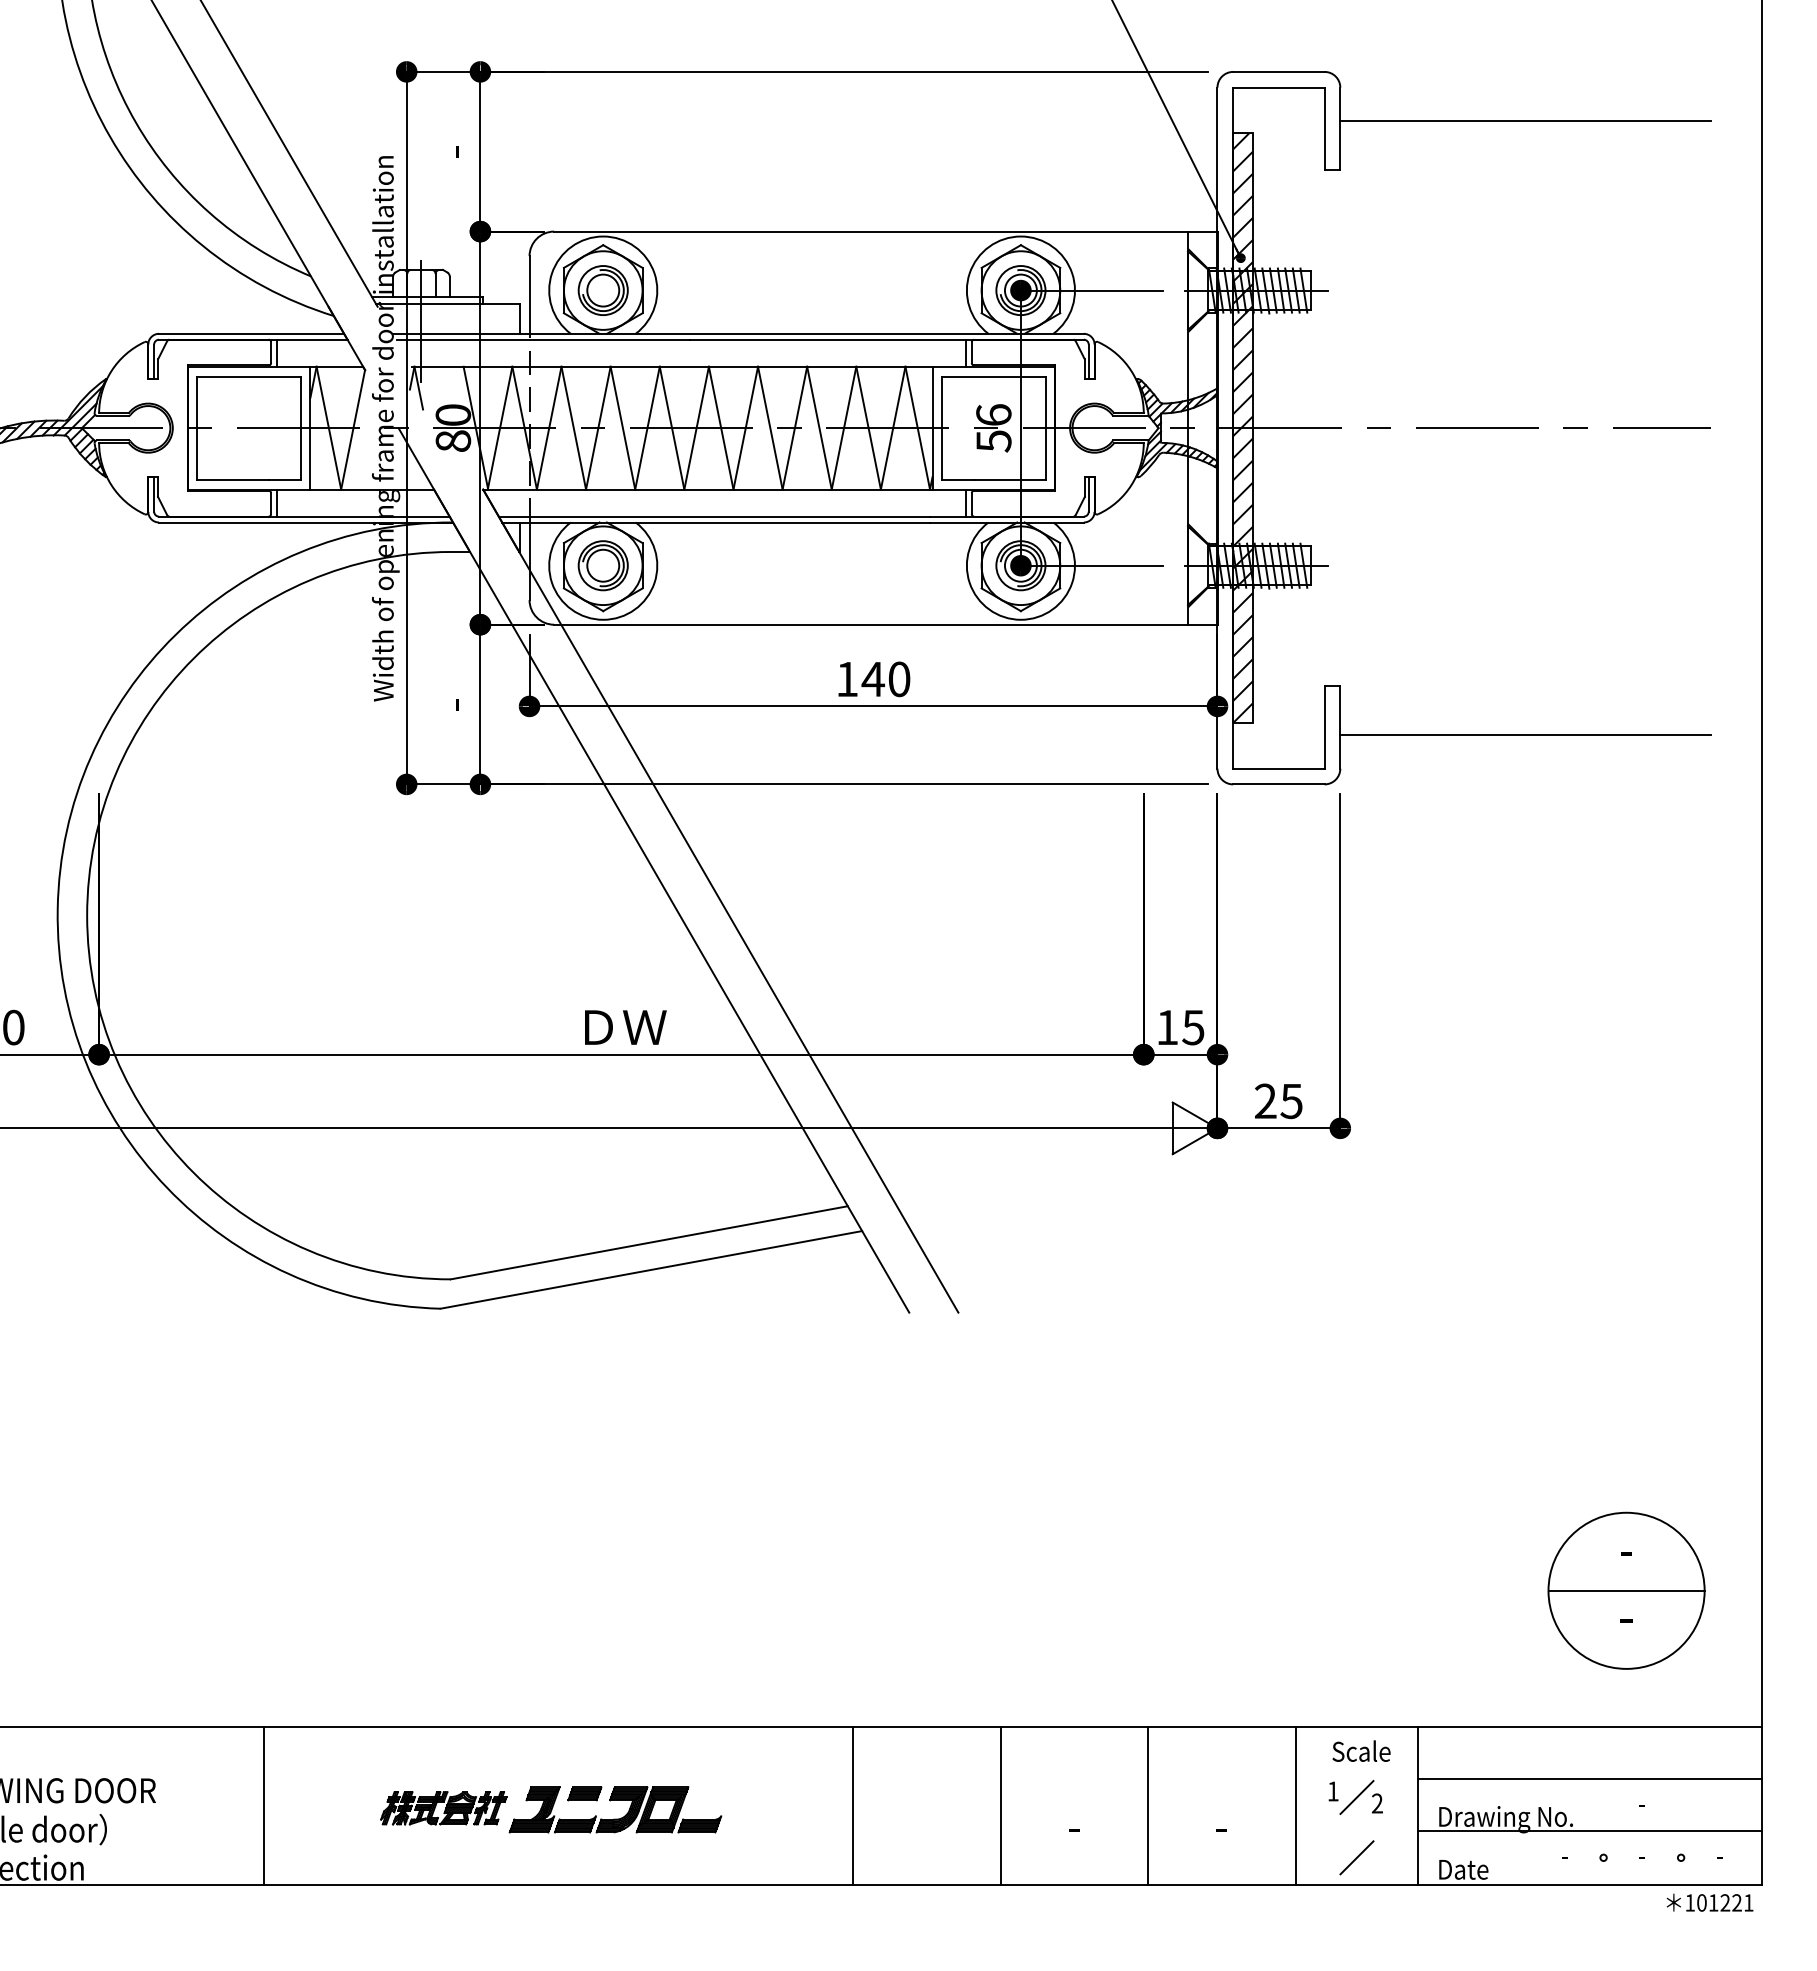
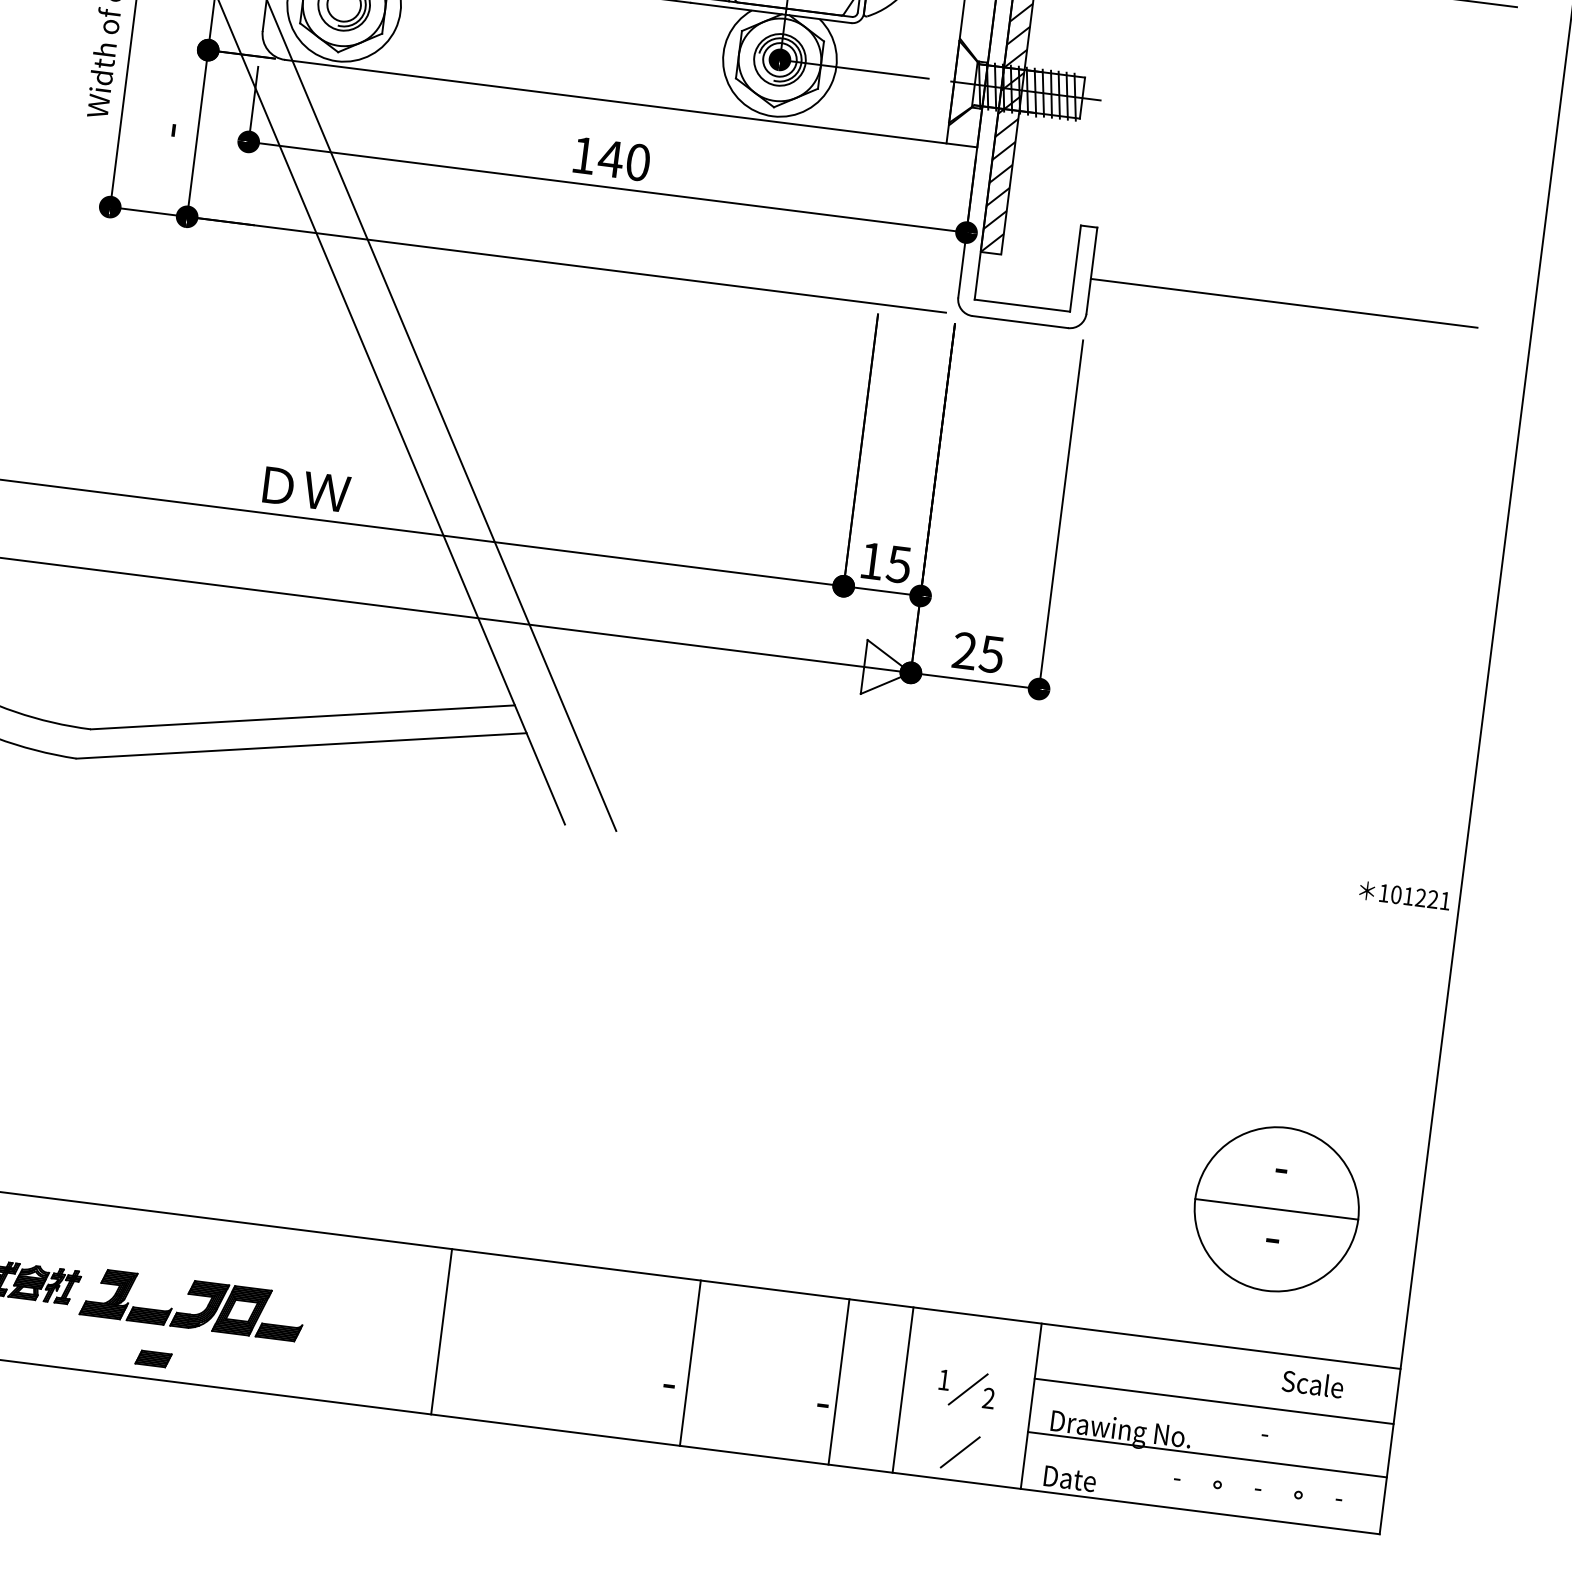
text: (1361, 1750) -> (1313, 1383), moved
part: (584, 1793) -> (153, 1358), moved
line: (1000, 1805) -> (690, 1362), moved
line: (1148, 1805) -> (839, 1381), moved
text: (1709, 1902) -> (1404, 895), moved

